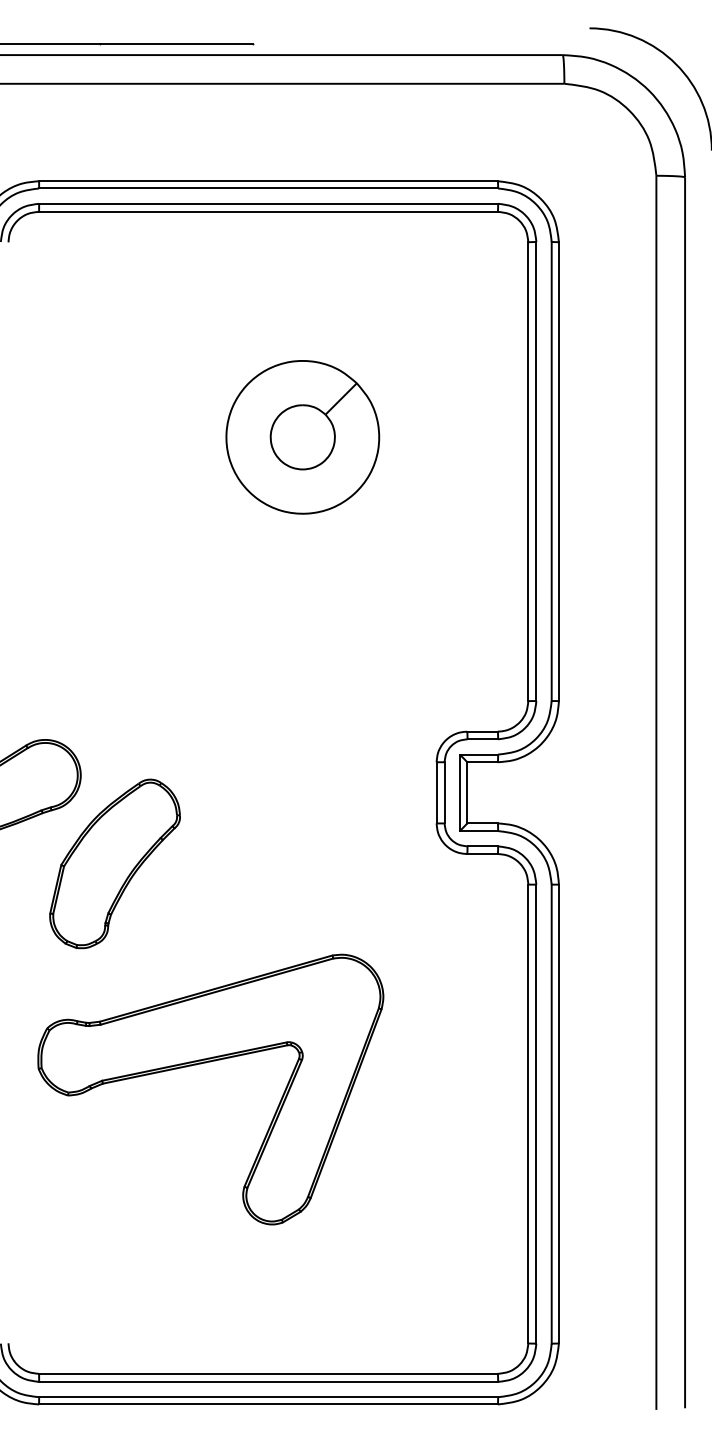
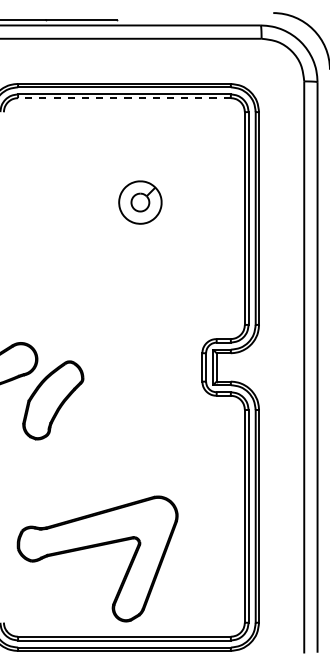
line: (266, 212) -> (123, 98), solid -> dashed
part: (303, 437) -> (140, 202), size x0.6
part: (206, 1064) -> (95, 547), moved

